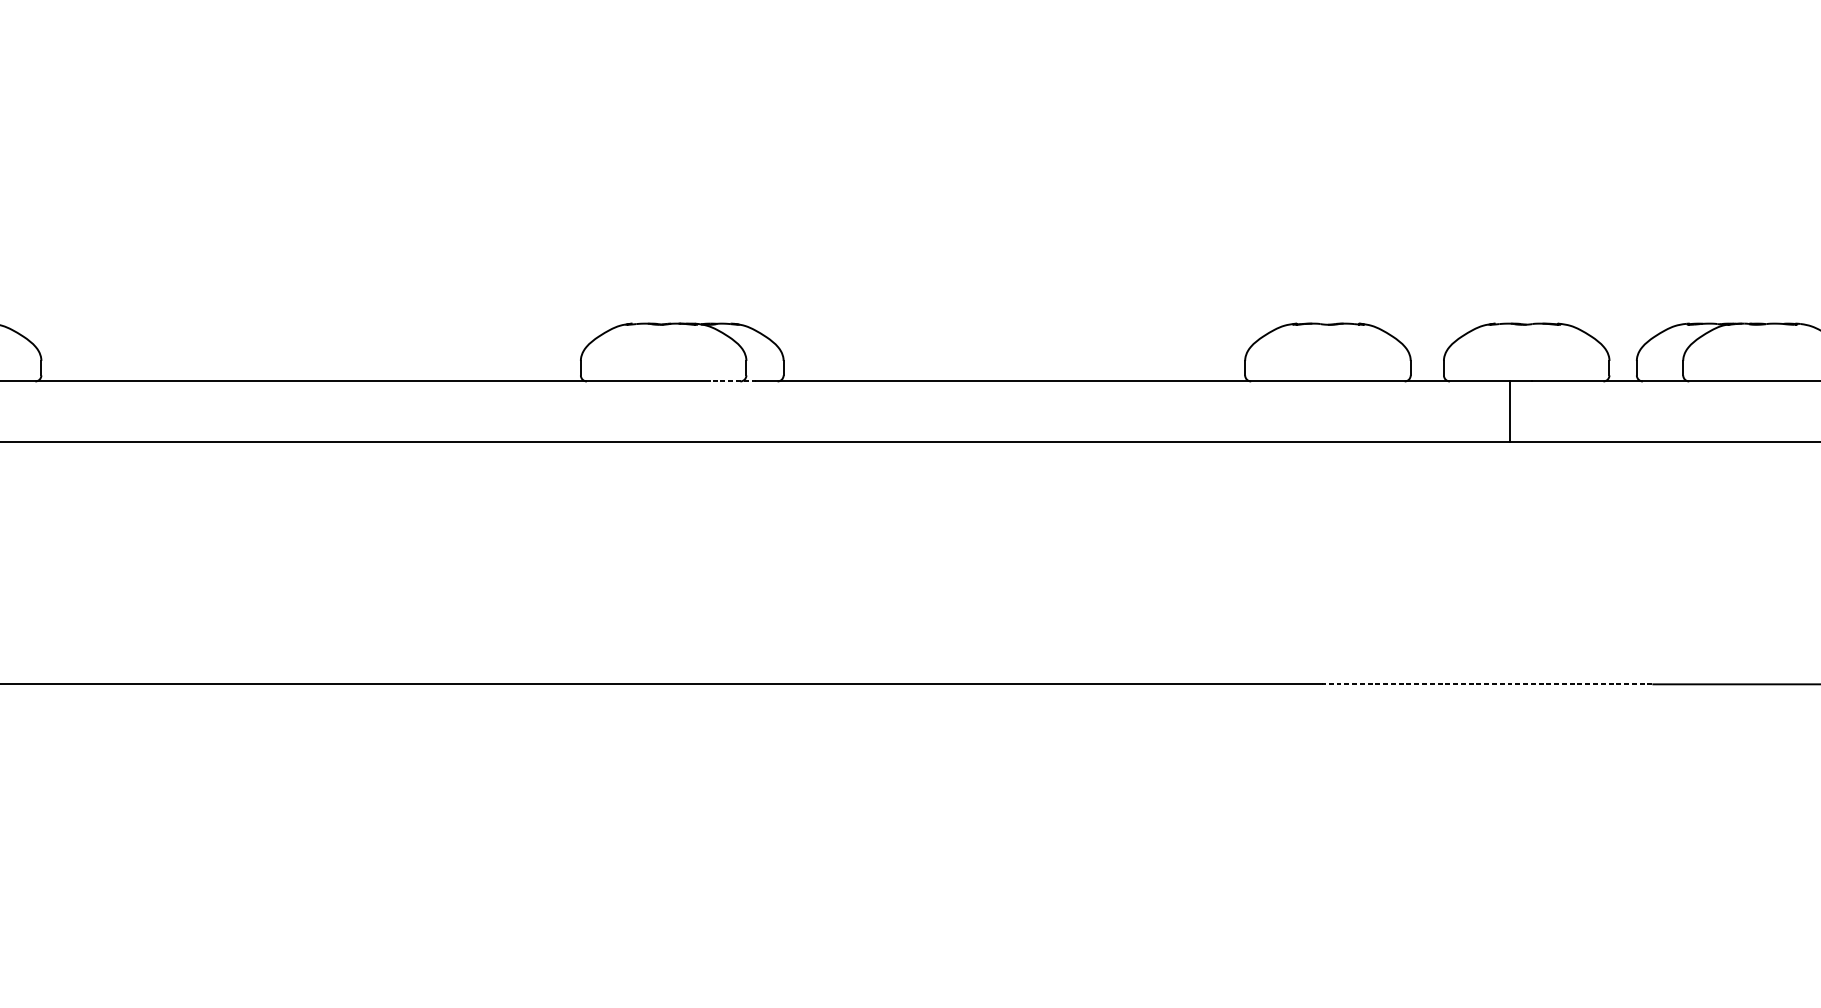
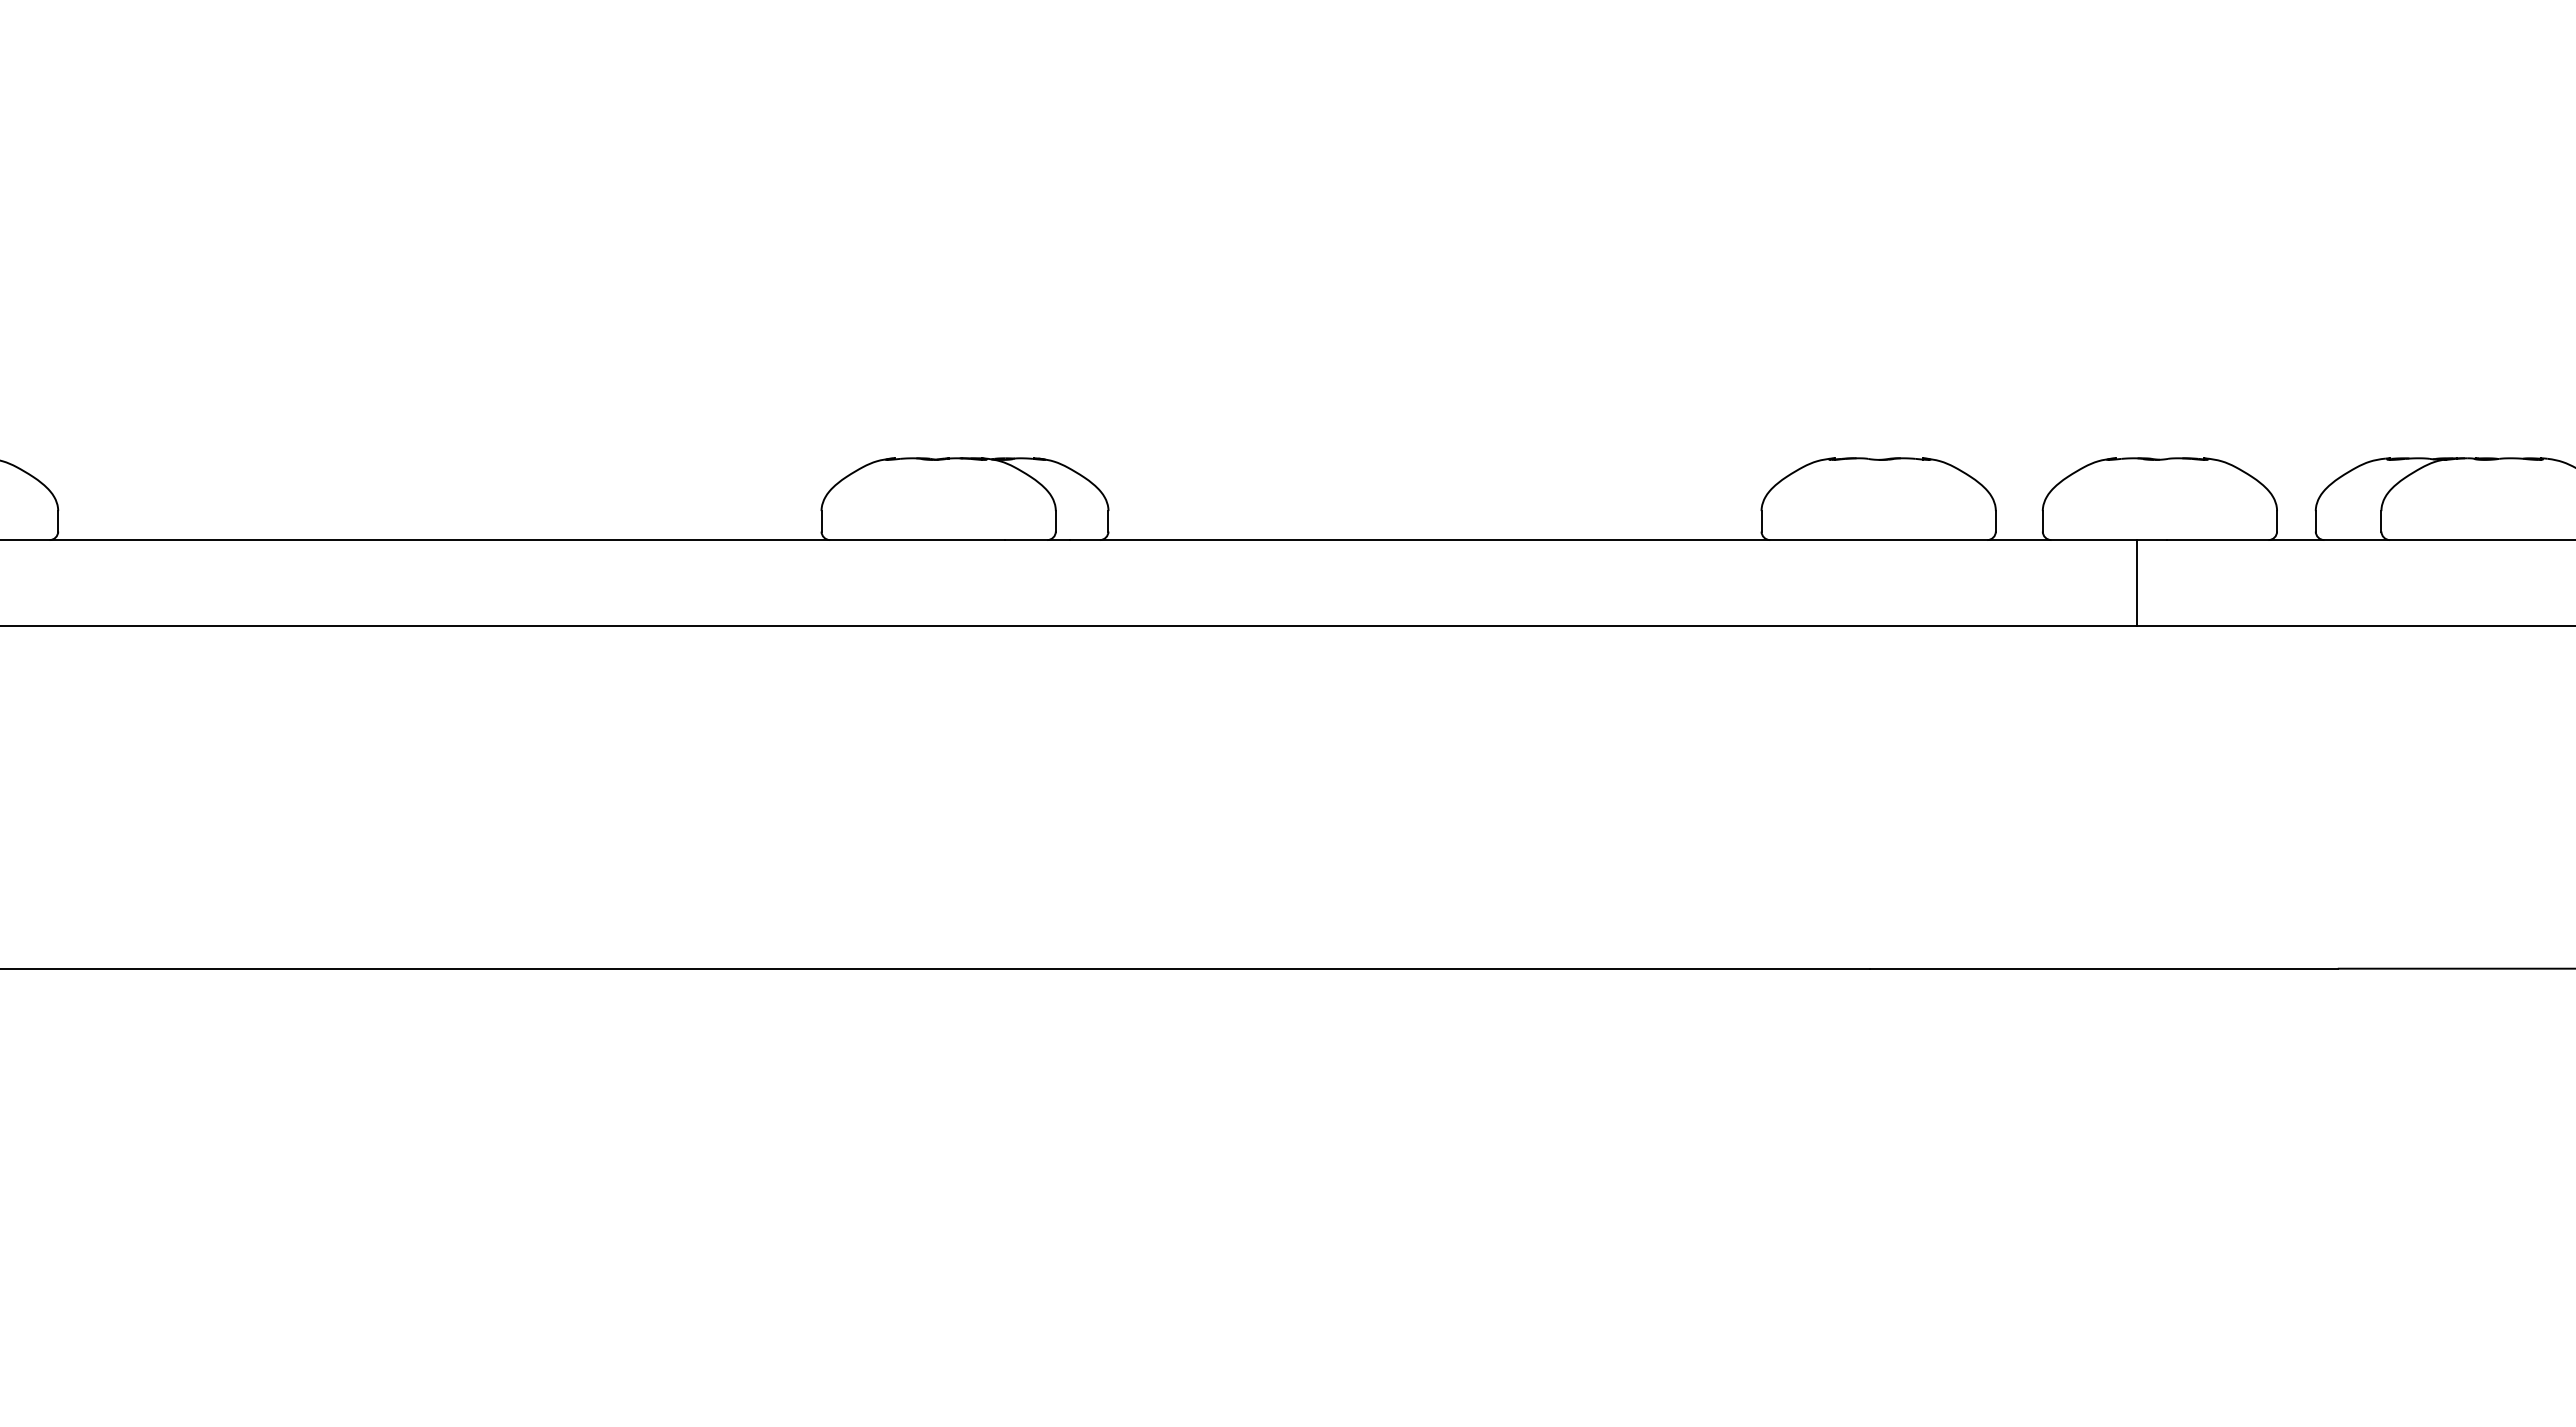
line: (733, 381) -> (1037, 540), dashed -> solid
line: (1486, 684) -> (2103, 968), dashed -> solid

